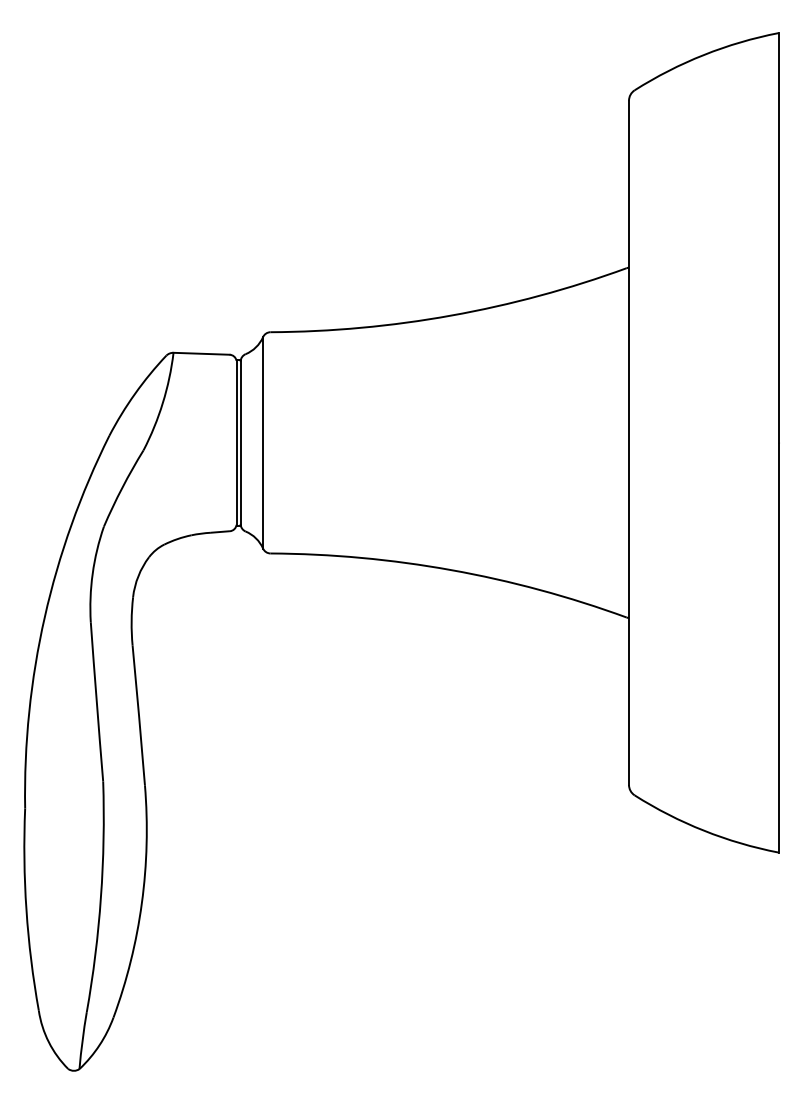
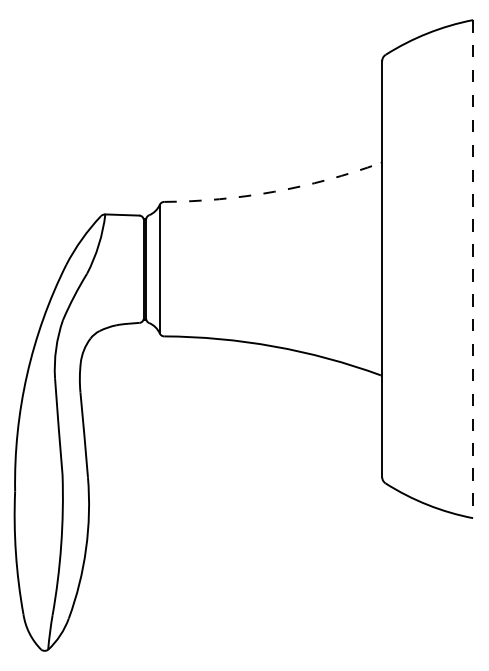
arc: (451, 315) -> (274, 191), solid -> dashed
line: (779, 443) -> (473, 269), solid -> dashed

